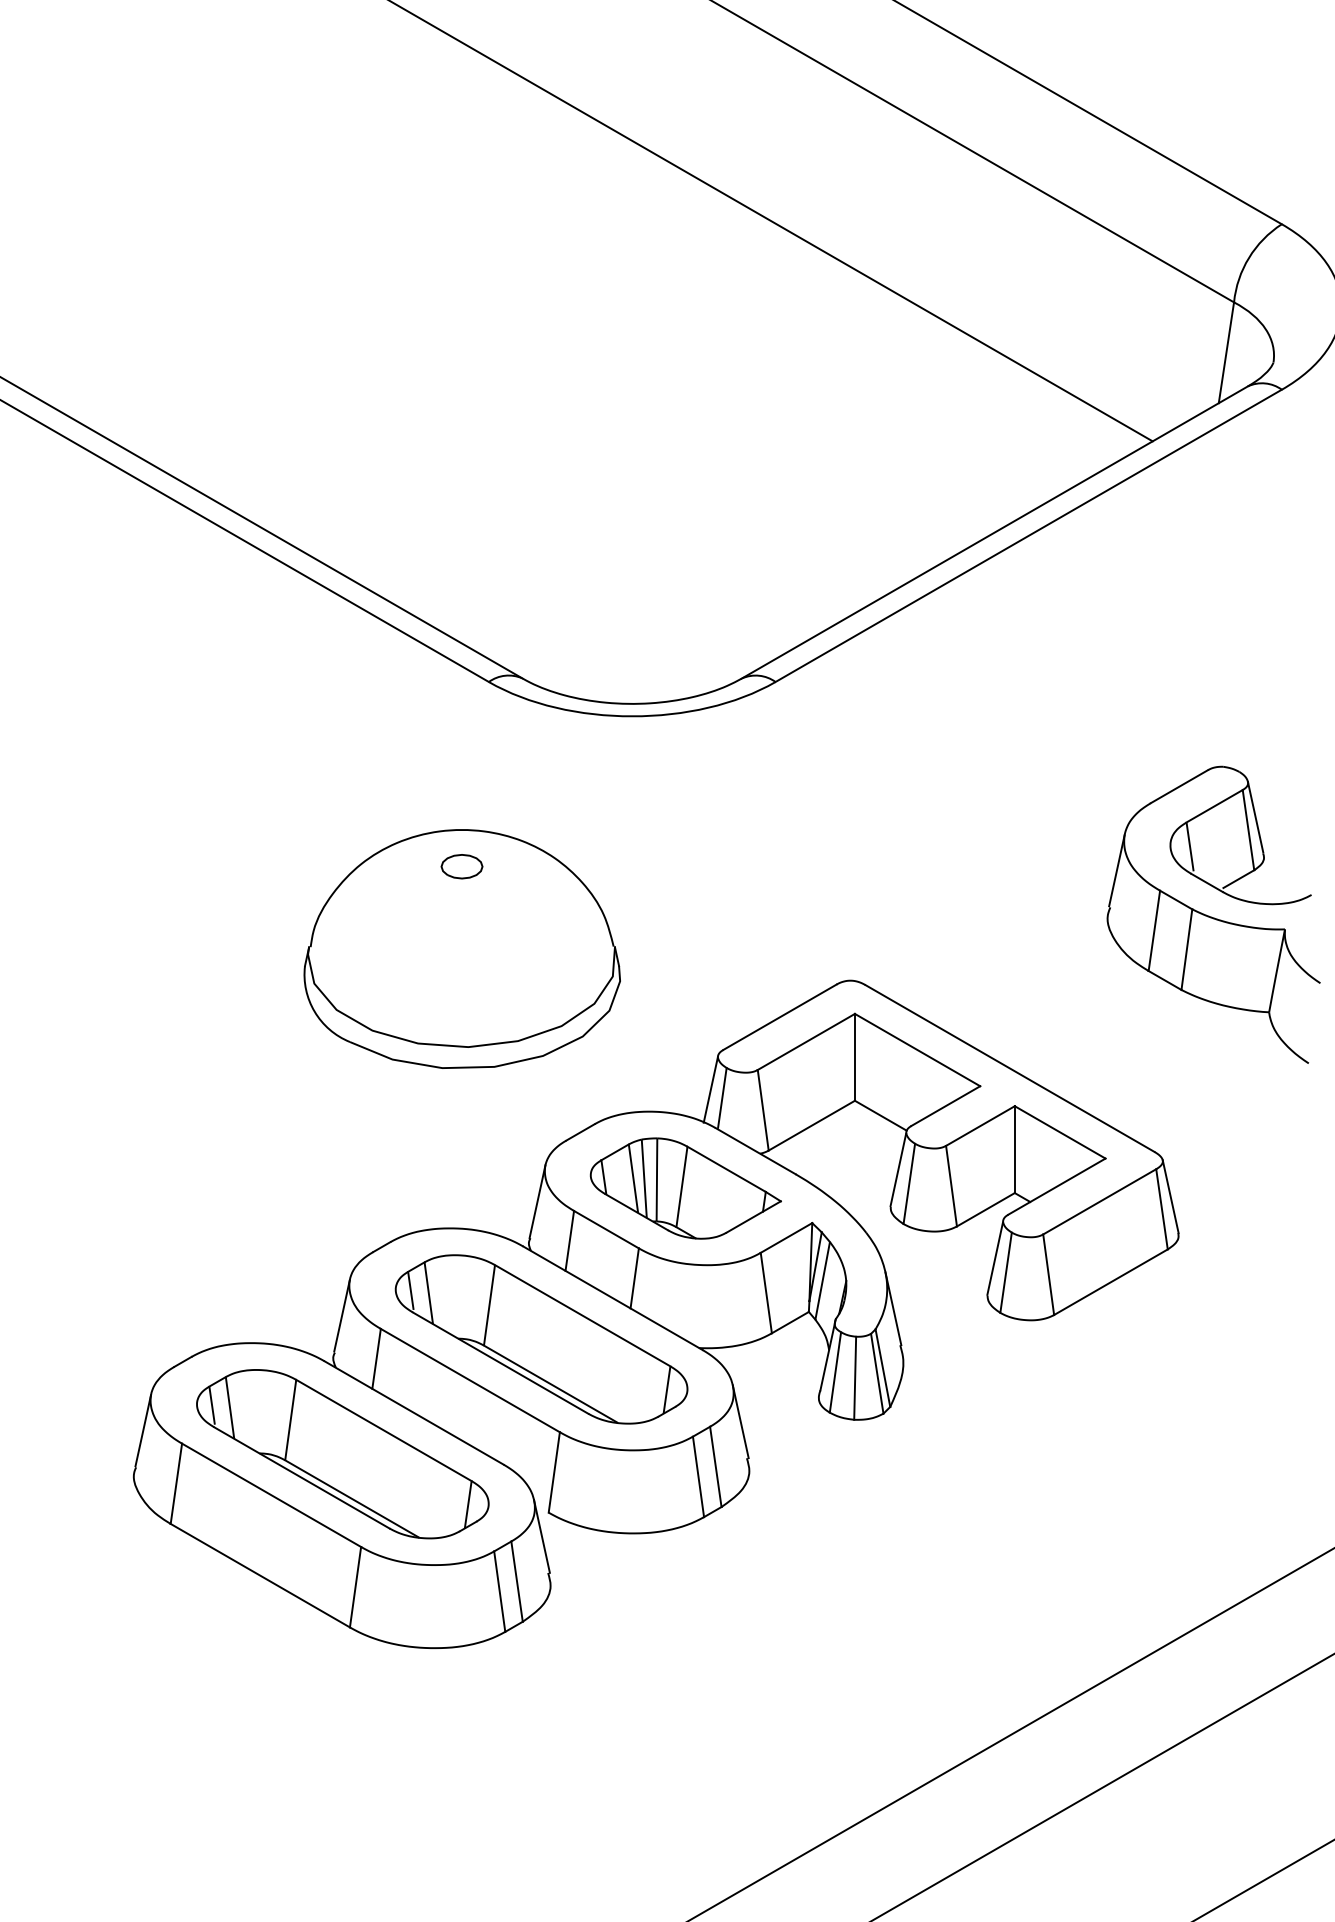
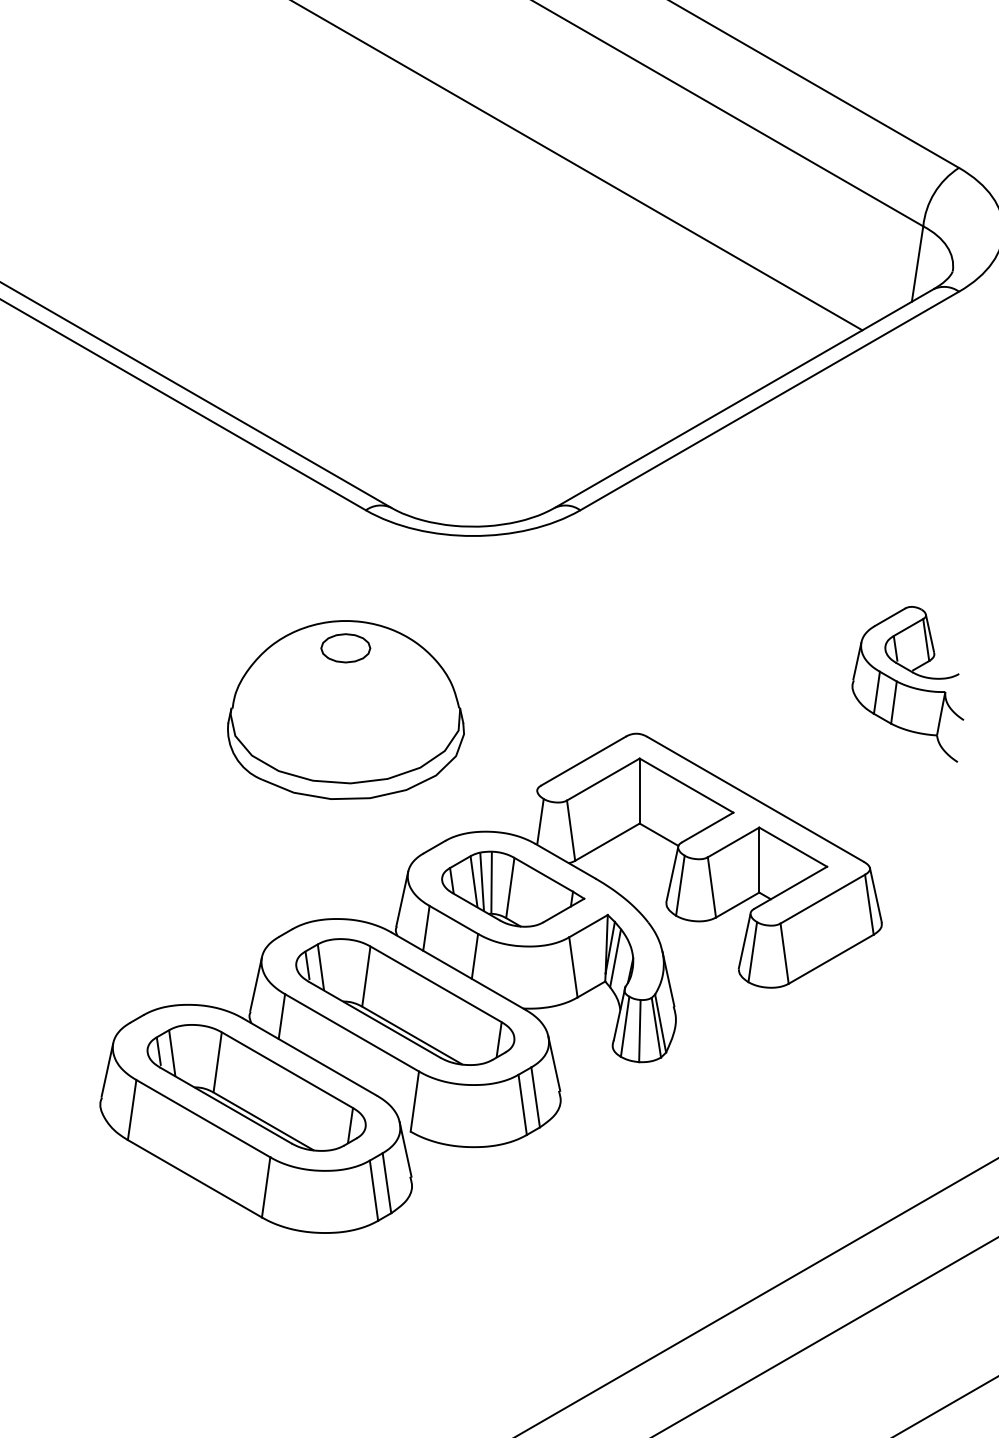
part: (461, 866) -> (345, 648), size x1.6
part: (1213, 914) -> (907, 684), size x0.7
line: (710, 1089) -> (531, 815), removed

